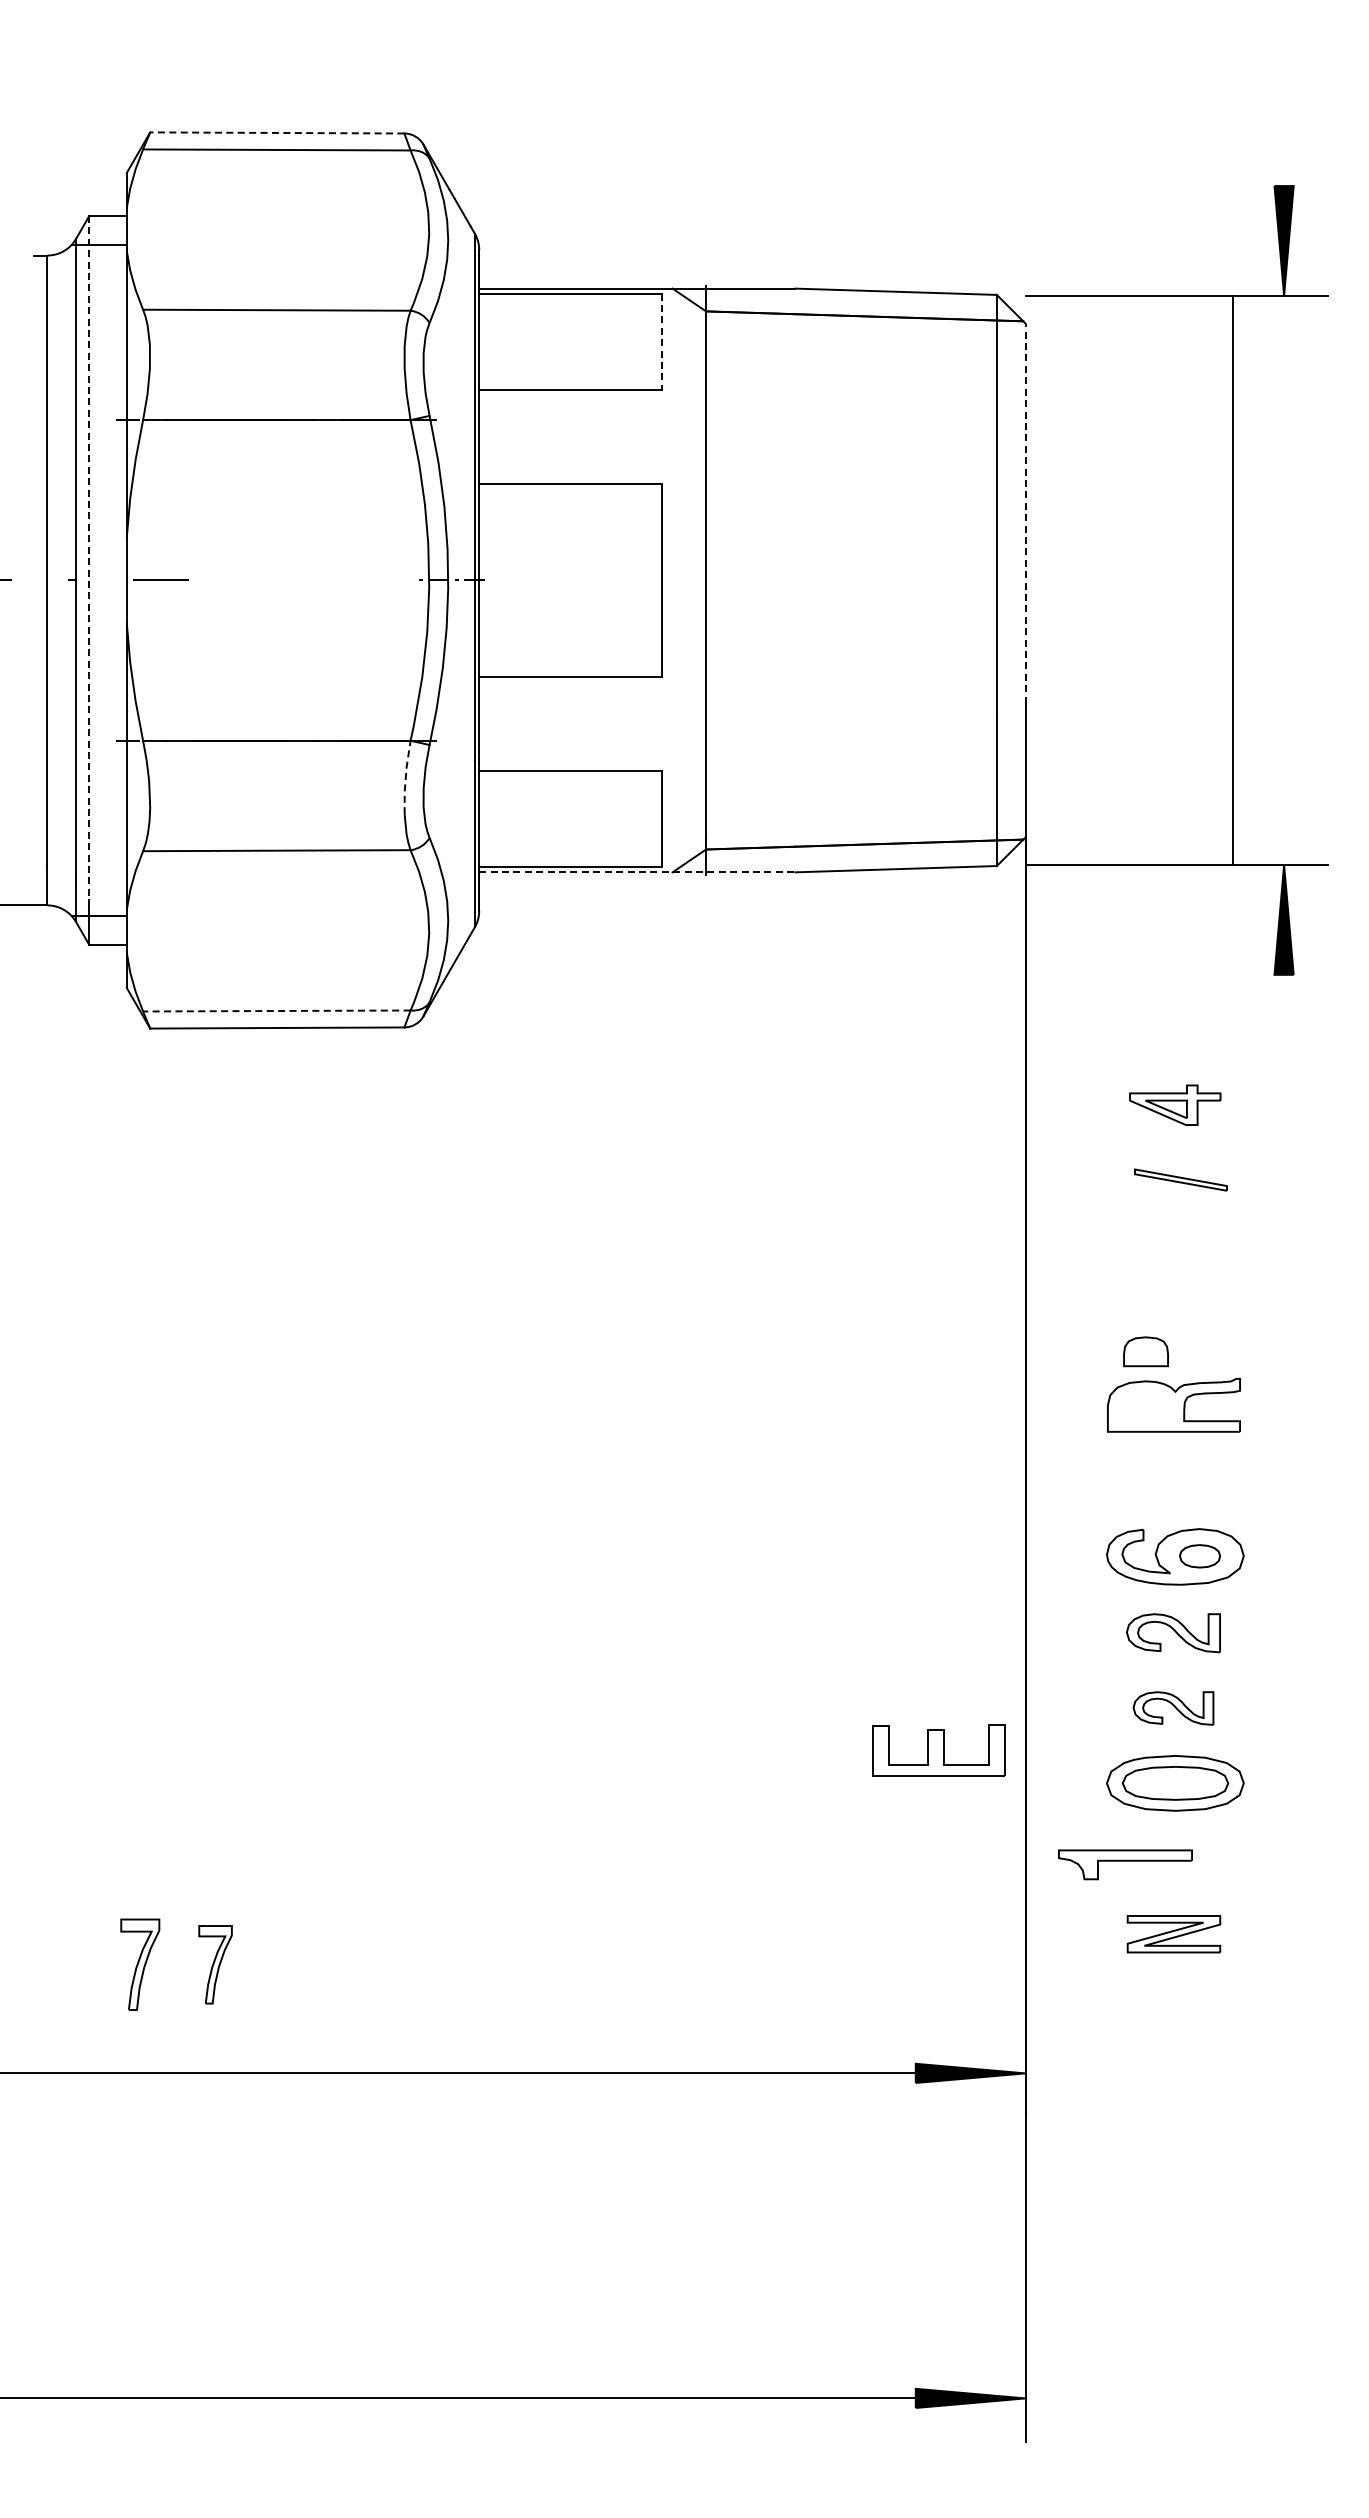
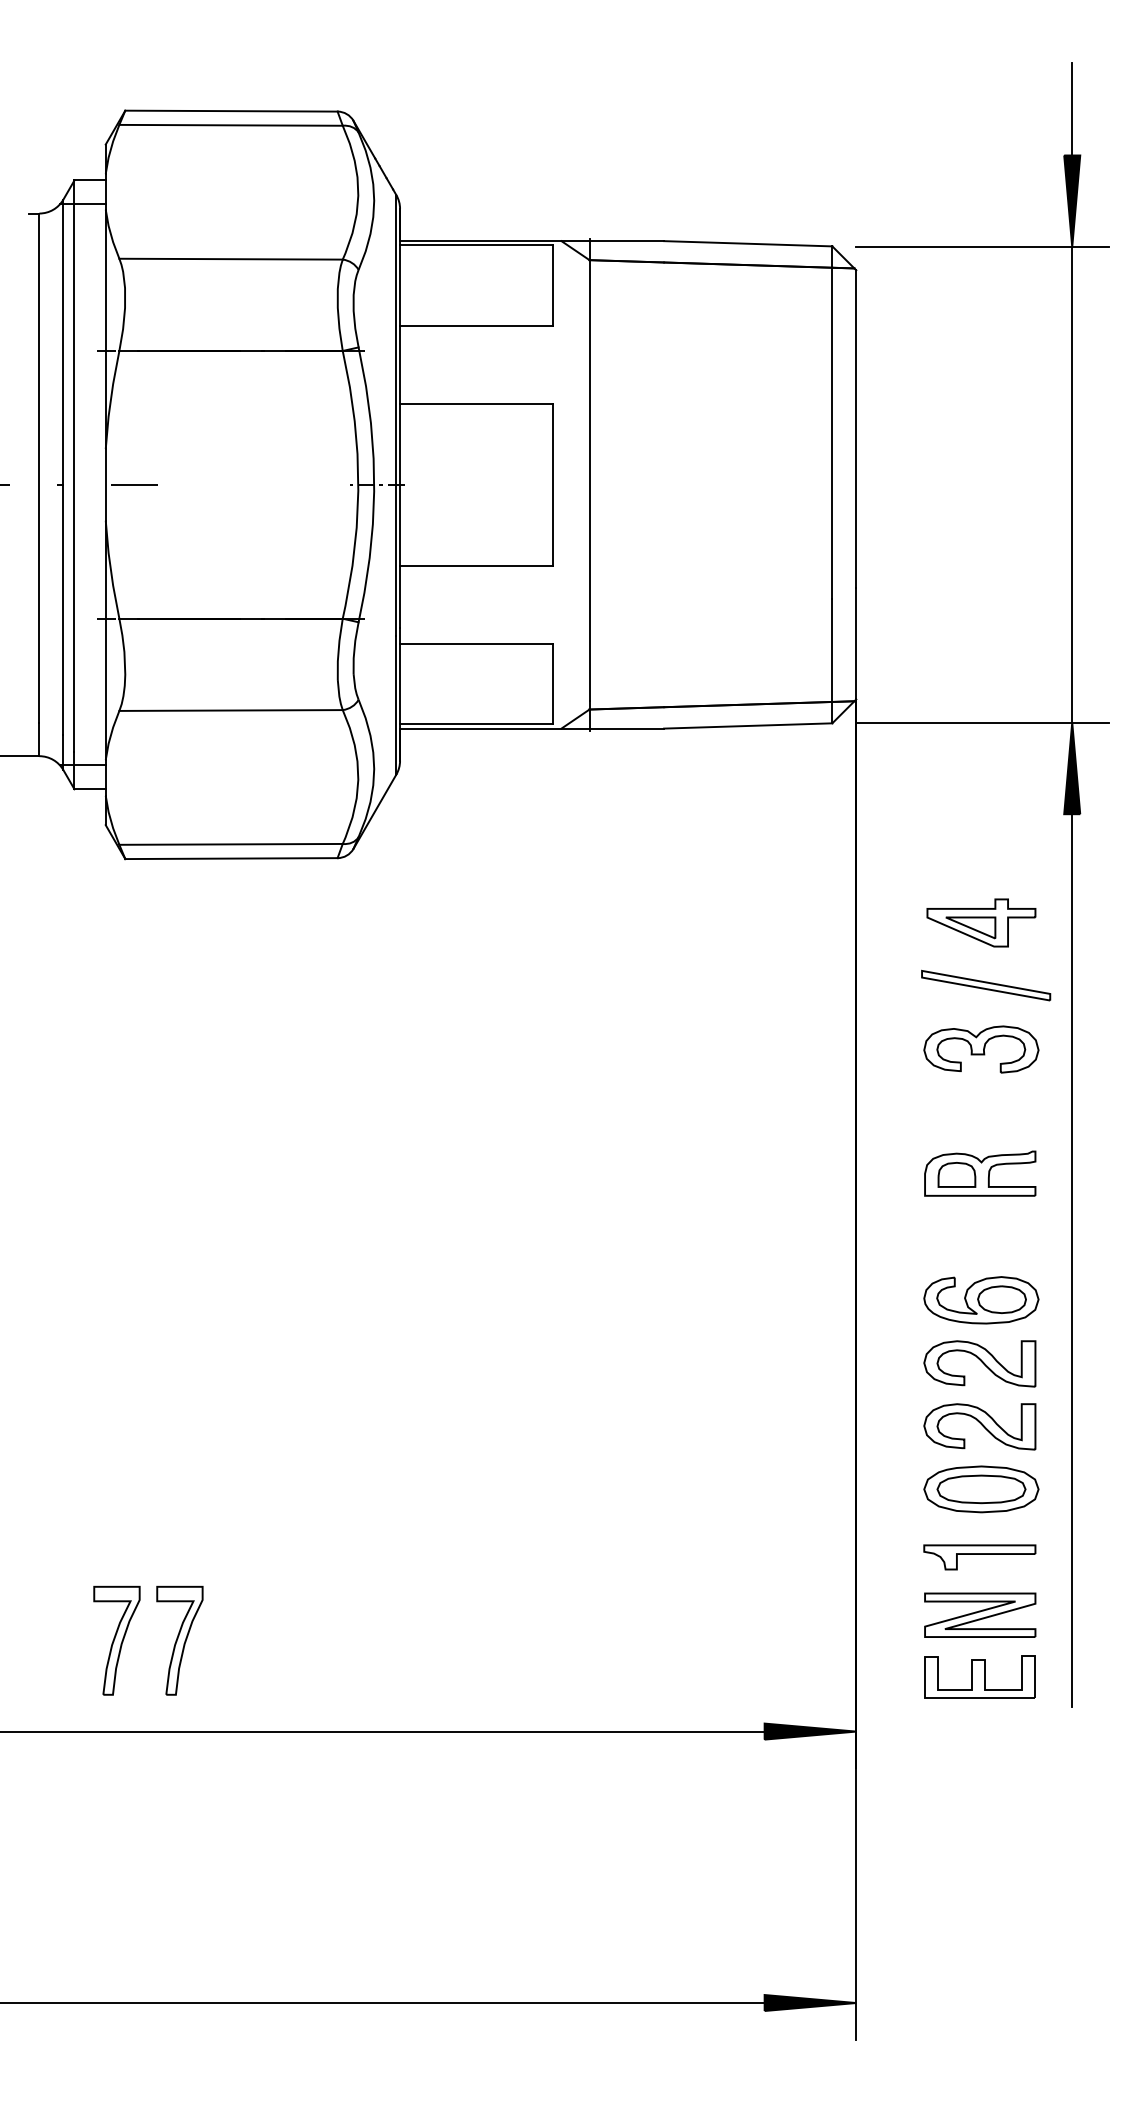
line: (1284, 130) -> (1072, 109), added
line: (276, 132) -> (230, 110), dashed -> solid
line: (662, 342) -> (553, 286), dashed -> solid
line: (1025, 513) -> (856, 428), dashed -> solid
line: (89, 558) -> (74, 466), dashed -> solid
line: (1233, 580) -> (1072, 484), moved
line: (405, 776) -> (338, 648), dashed -> solid
line: (637, 872) -> (532, 728), dashed -> solid
line: (276, 1011) -> (230, 844), dashed -> solid
part: (1174, 1105) -> (980, 923), size x1.43
part: (1180, 1179) -> (985, 985), size x1.67
part: (1175, 1256) -> (981, 1049), added
part: (1145, 1351) -> (956, 1174), moved
line: (1284, 1508) -> (1072, 1259), added
part: (1199, 1556) -> (1001, 1299), size x1.43
part: (1173, 1633) -> (979, 1364), size x1.43
part: (1173, 1708) -> (979, 1426), size x1.67
part: (938, 1750) -> (979, 1677), moved
part: (1125, 1864) -> (979, 1557), moved
part: (1173, 1934) -> (979, 1615), size x1.43
part: (140, 1964) -> (117, 1640), size x1.43
part: (215, 1964) -> (179, 1640), size x1.67

